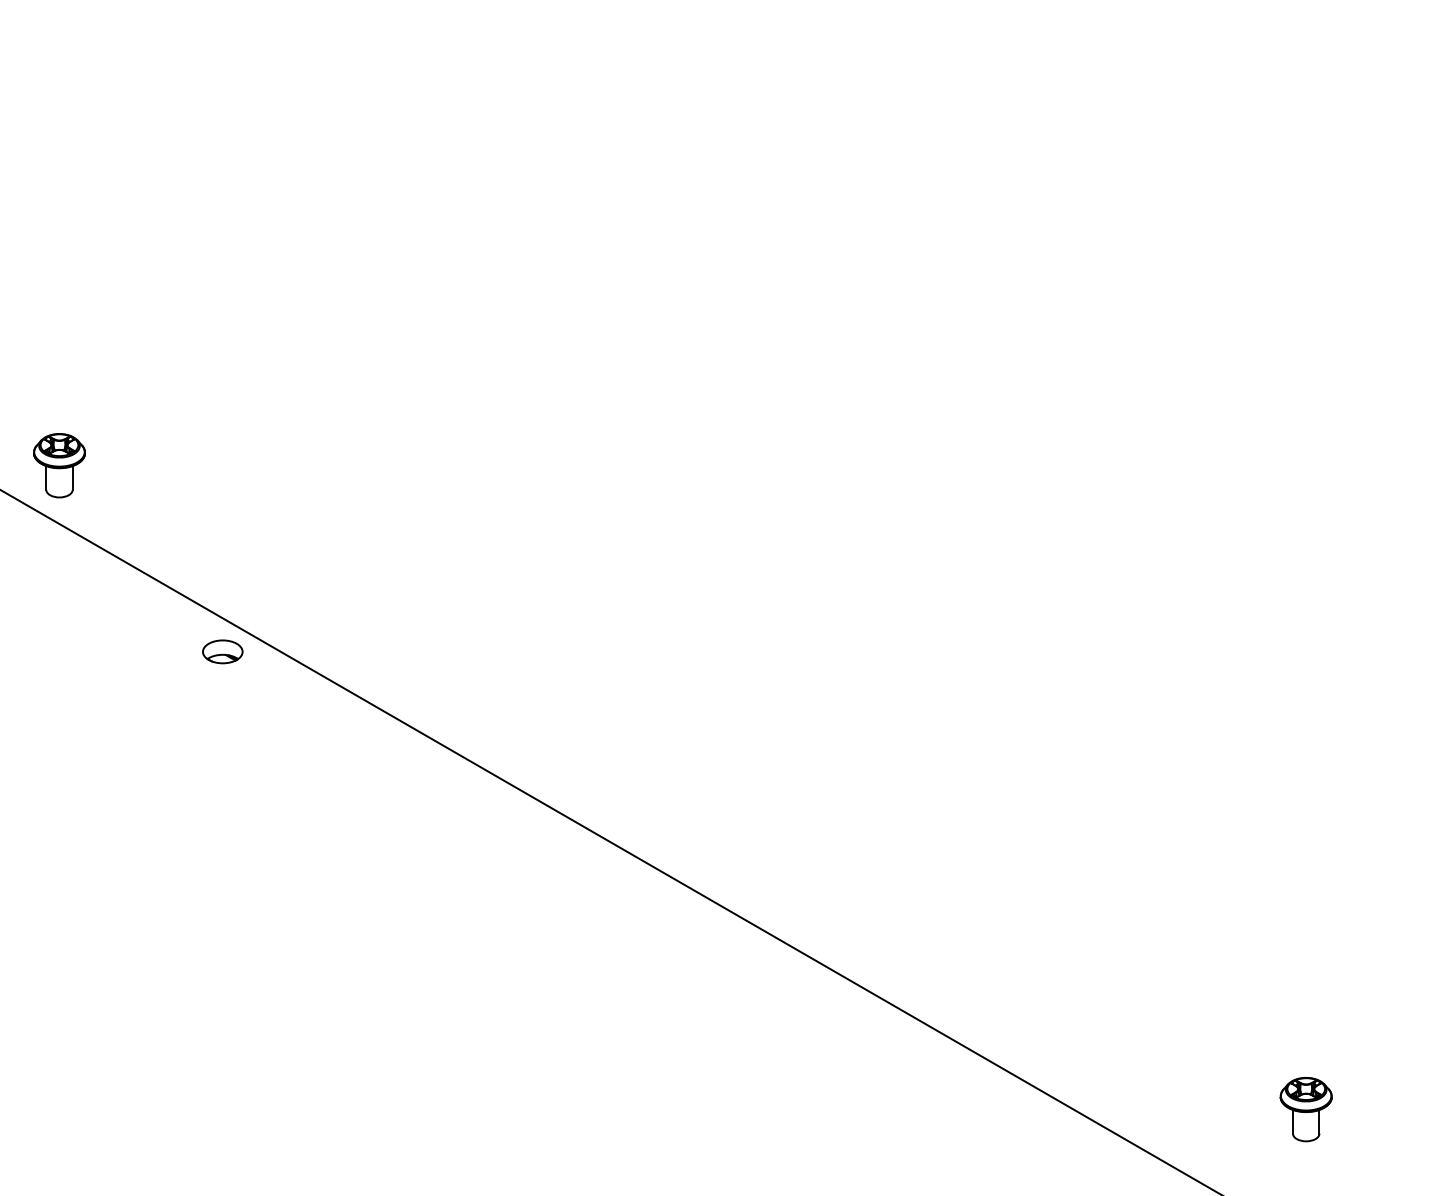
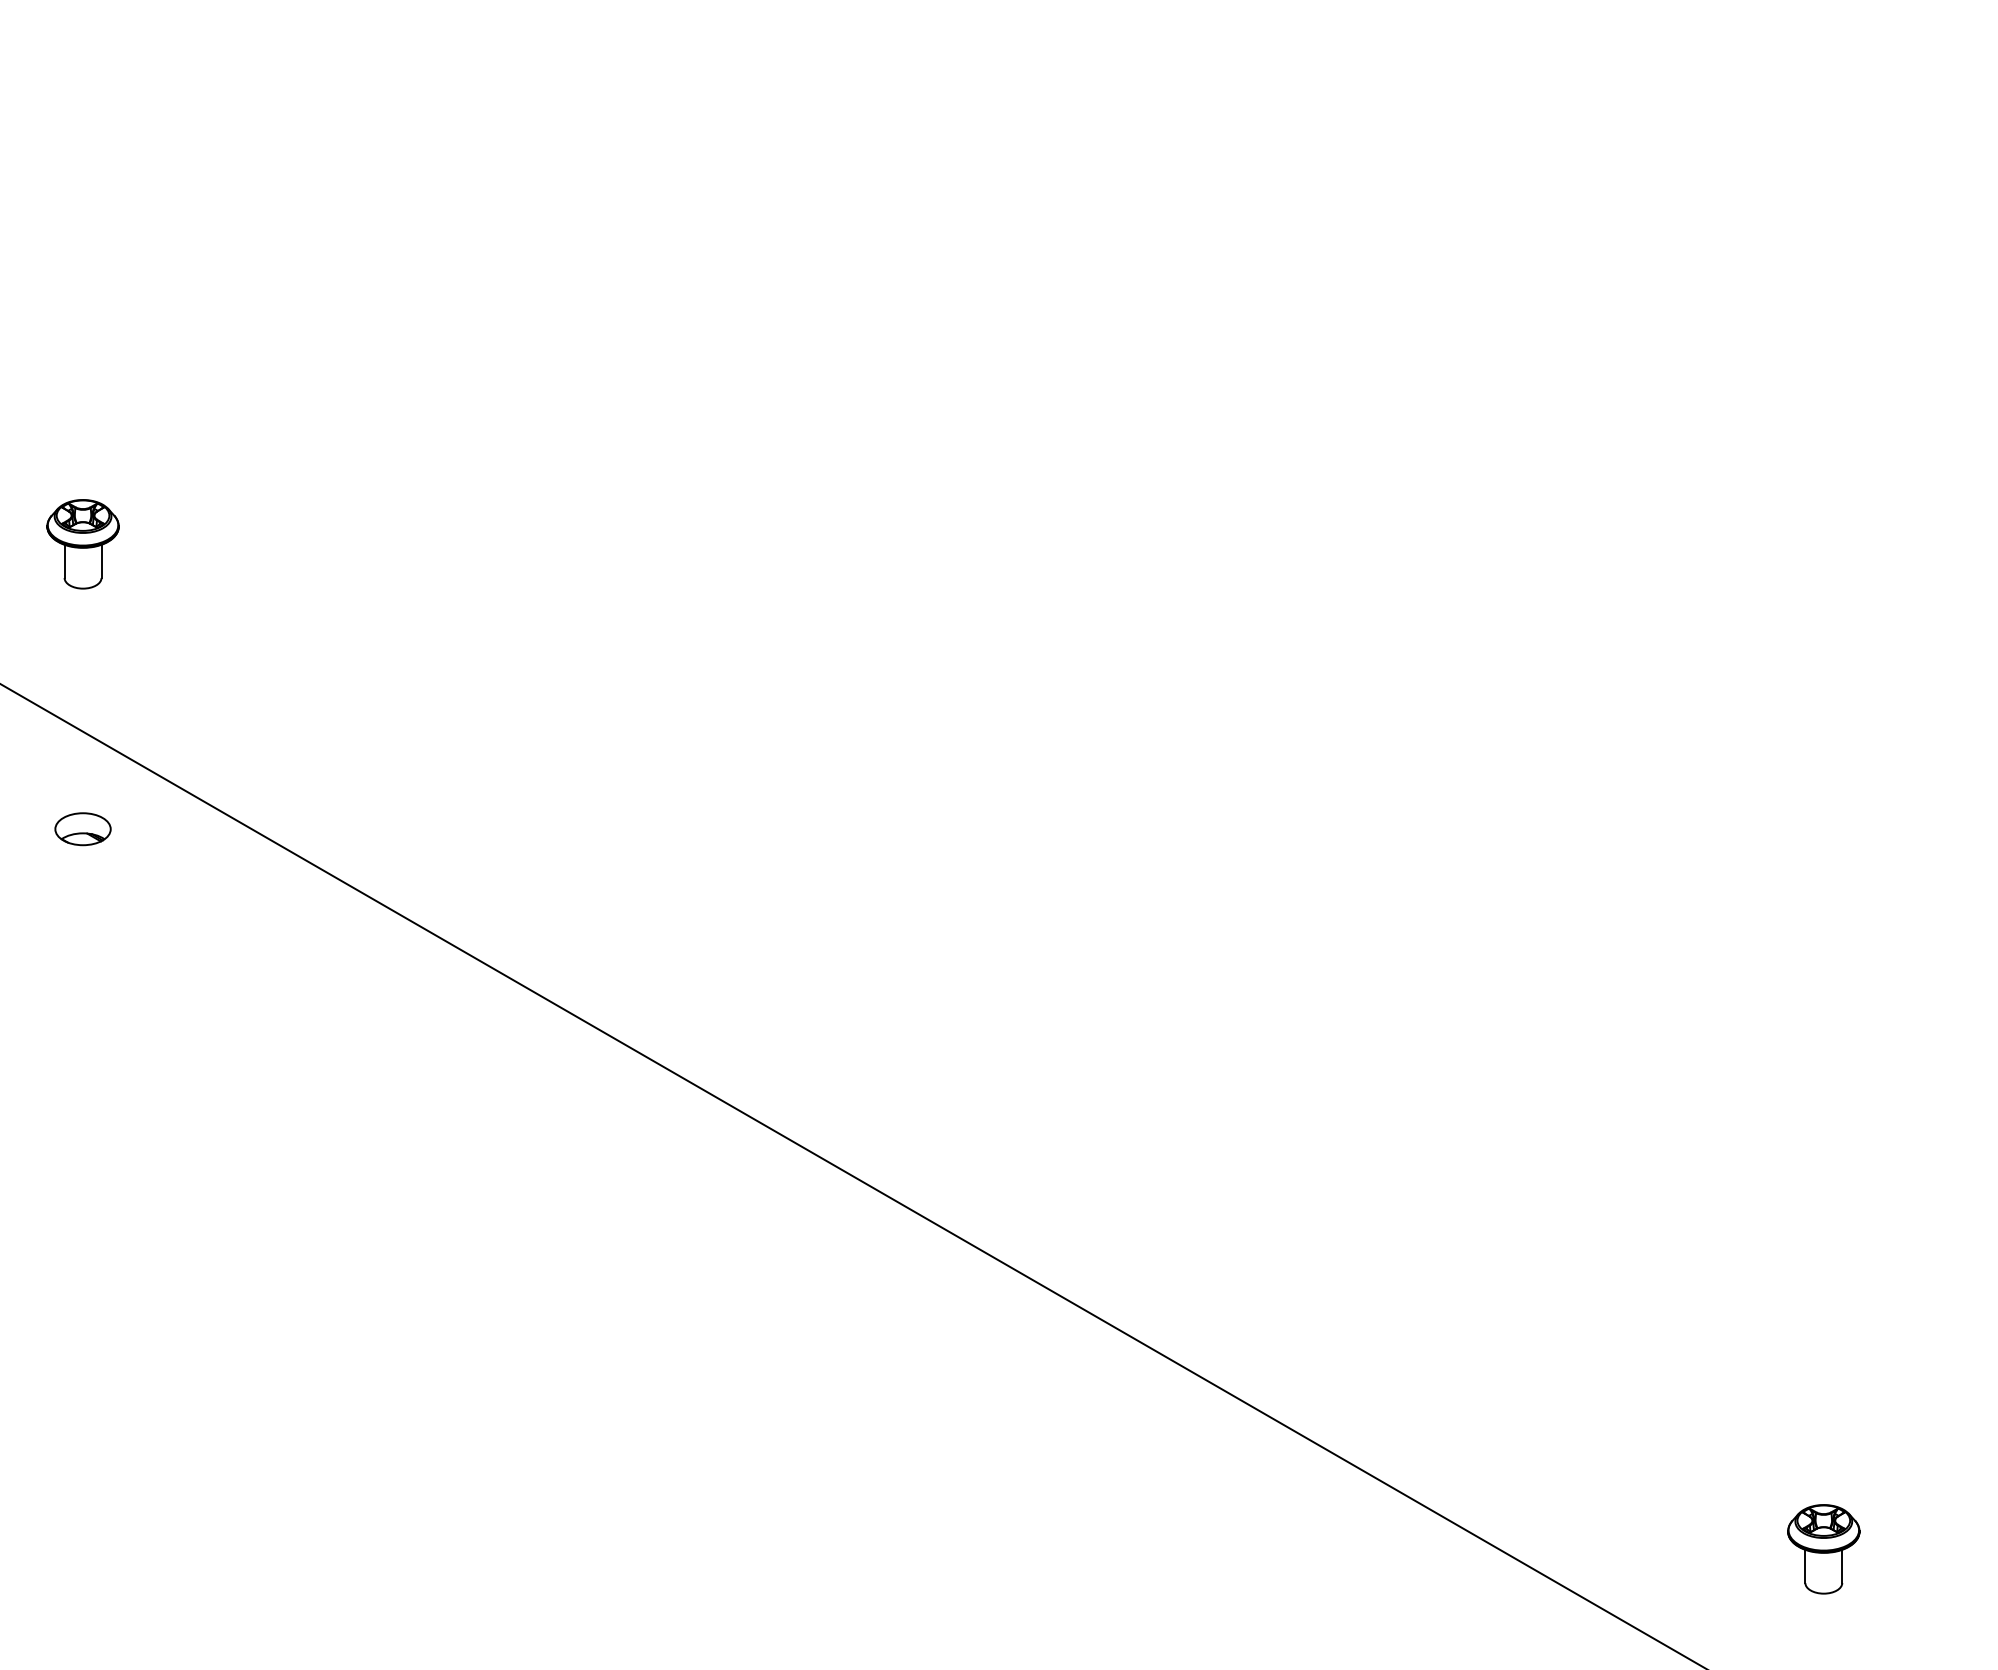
part: (59, 465) -> (82, 544), moved
part: (222, 652) -> (82, 829), moved

